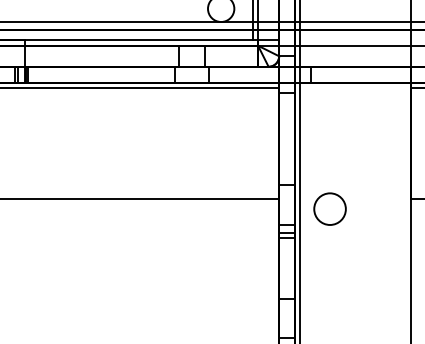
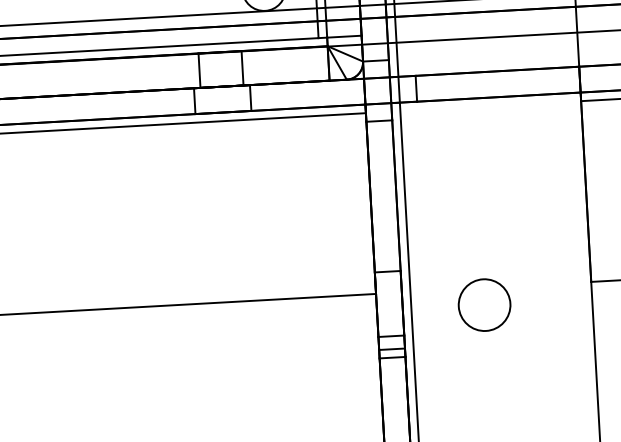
circle: (329, 208) -> (483, 304), moved

